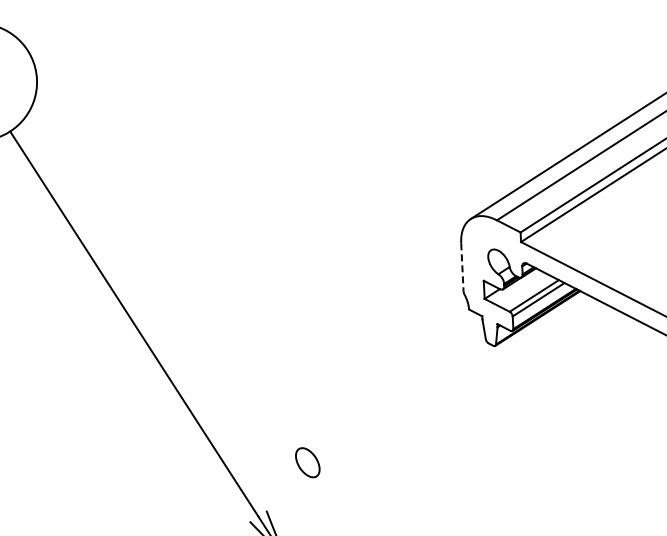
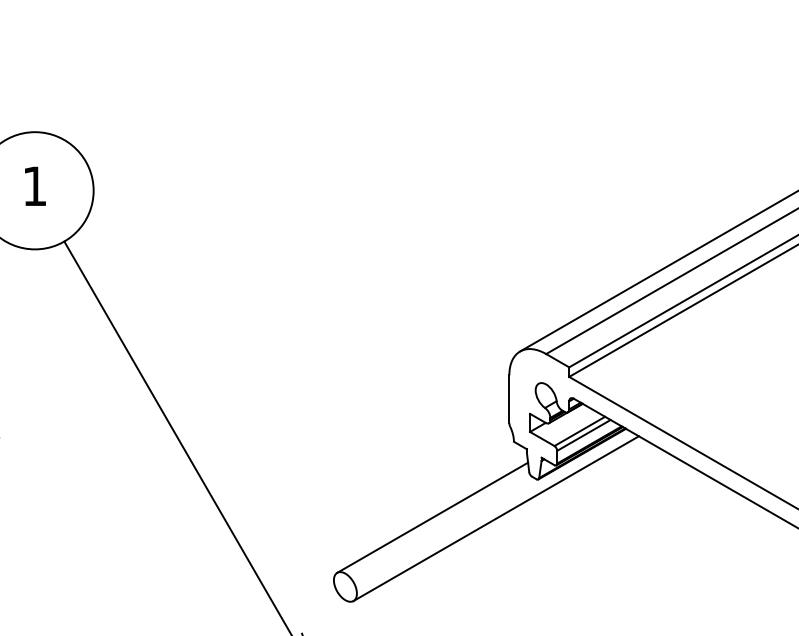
line: (462, 267) -> (509, 399), dashed -> solid
line: (454, 387) -> (495, 518), added
line: (391, 389) -> (432, 517), added

